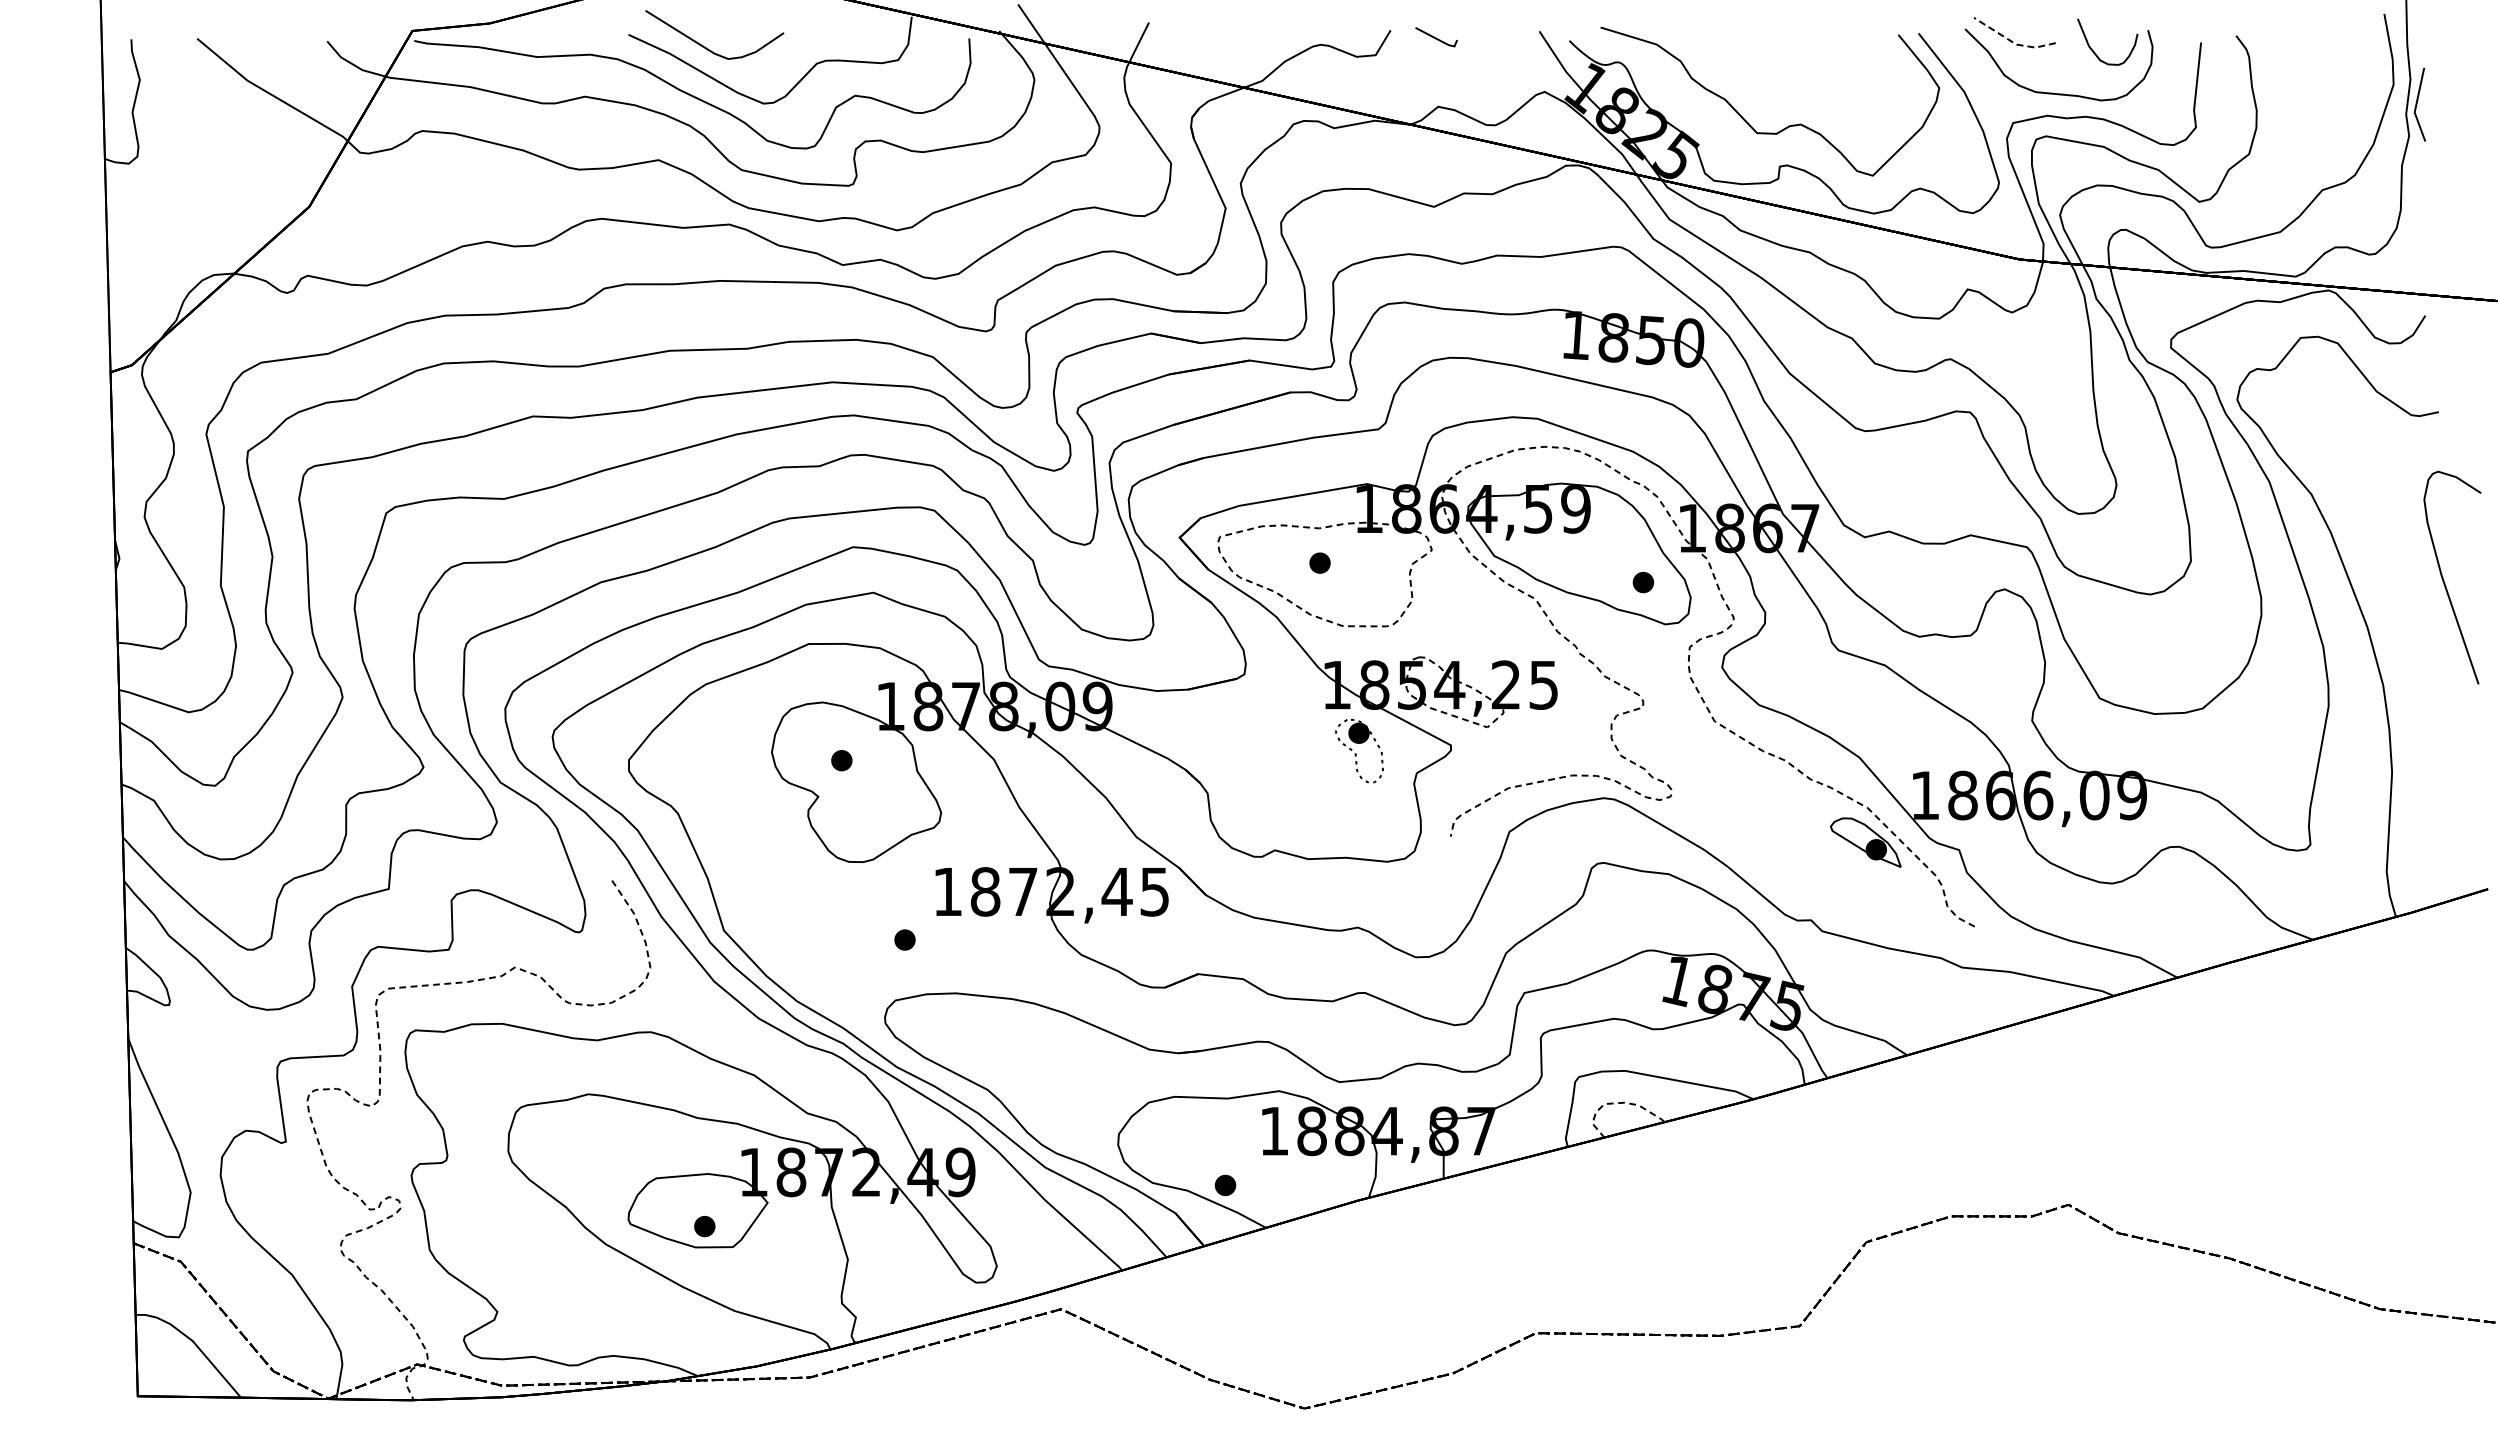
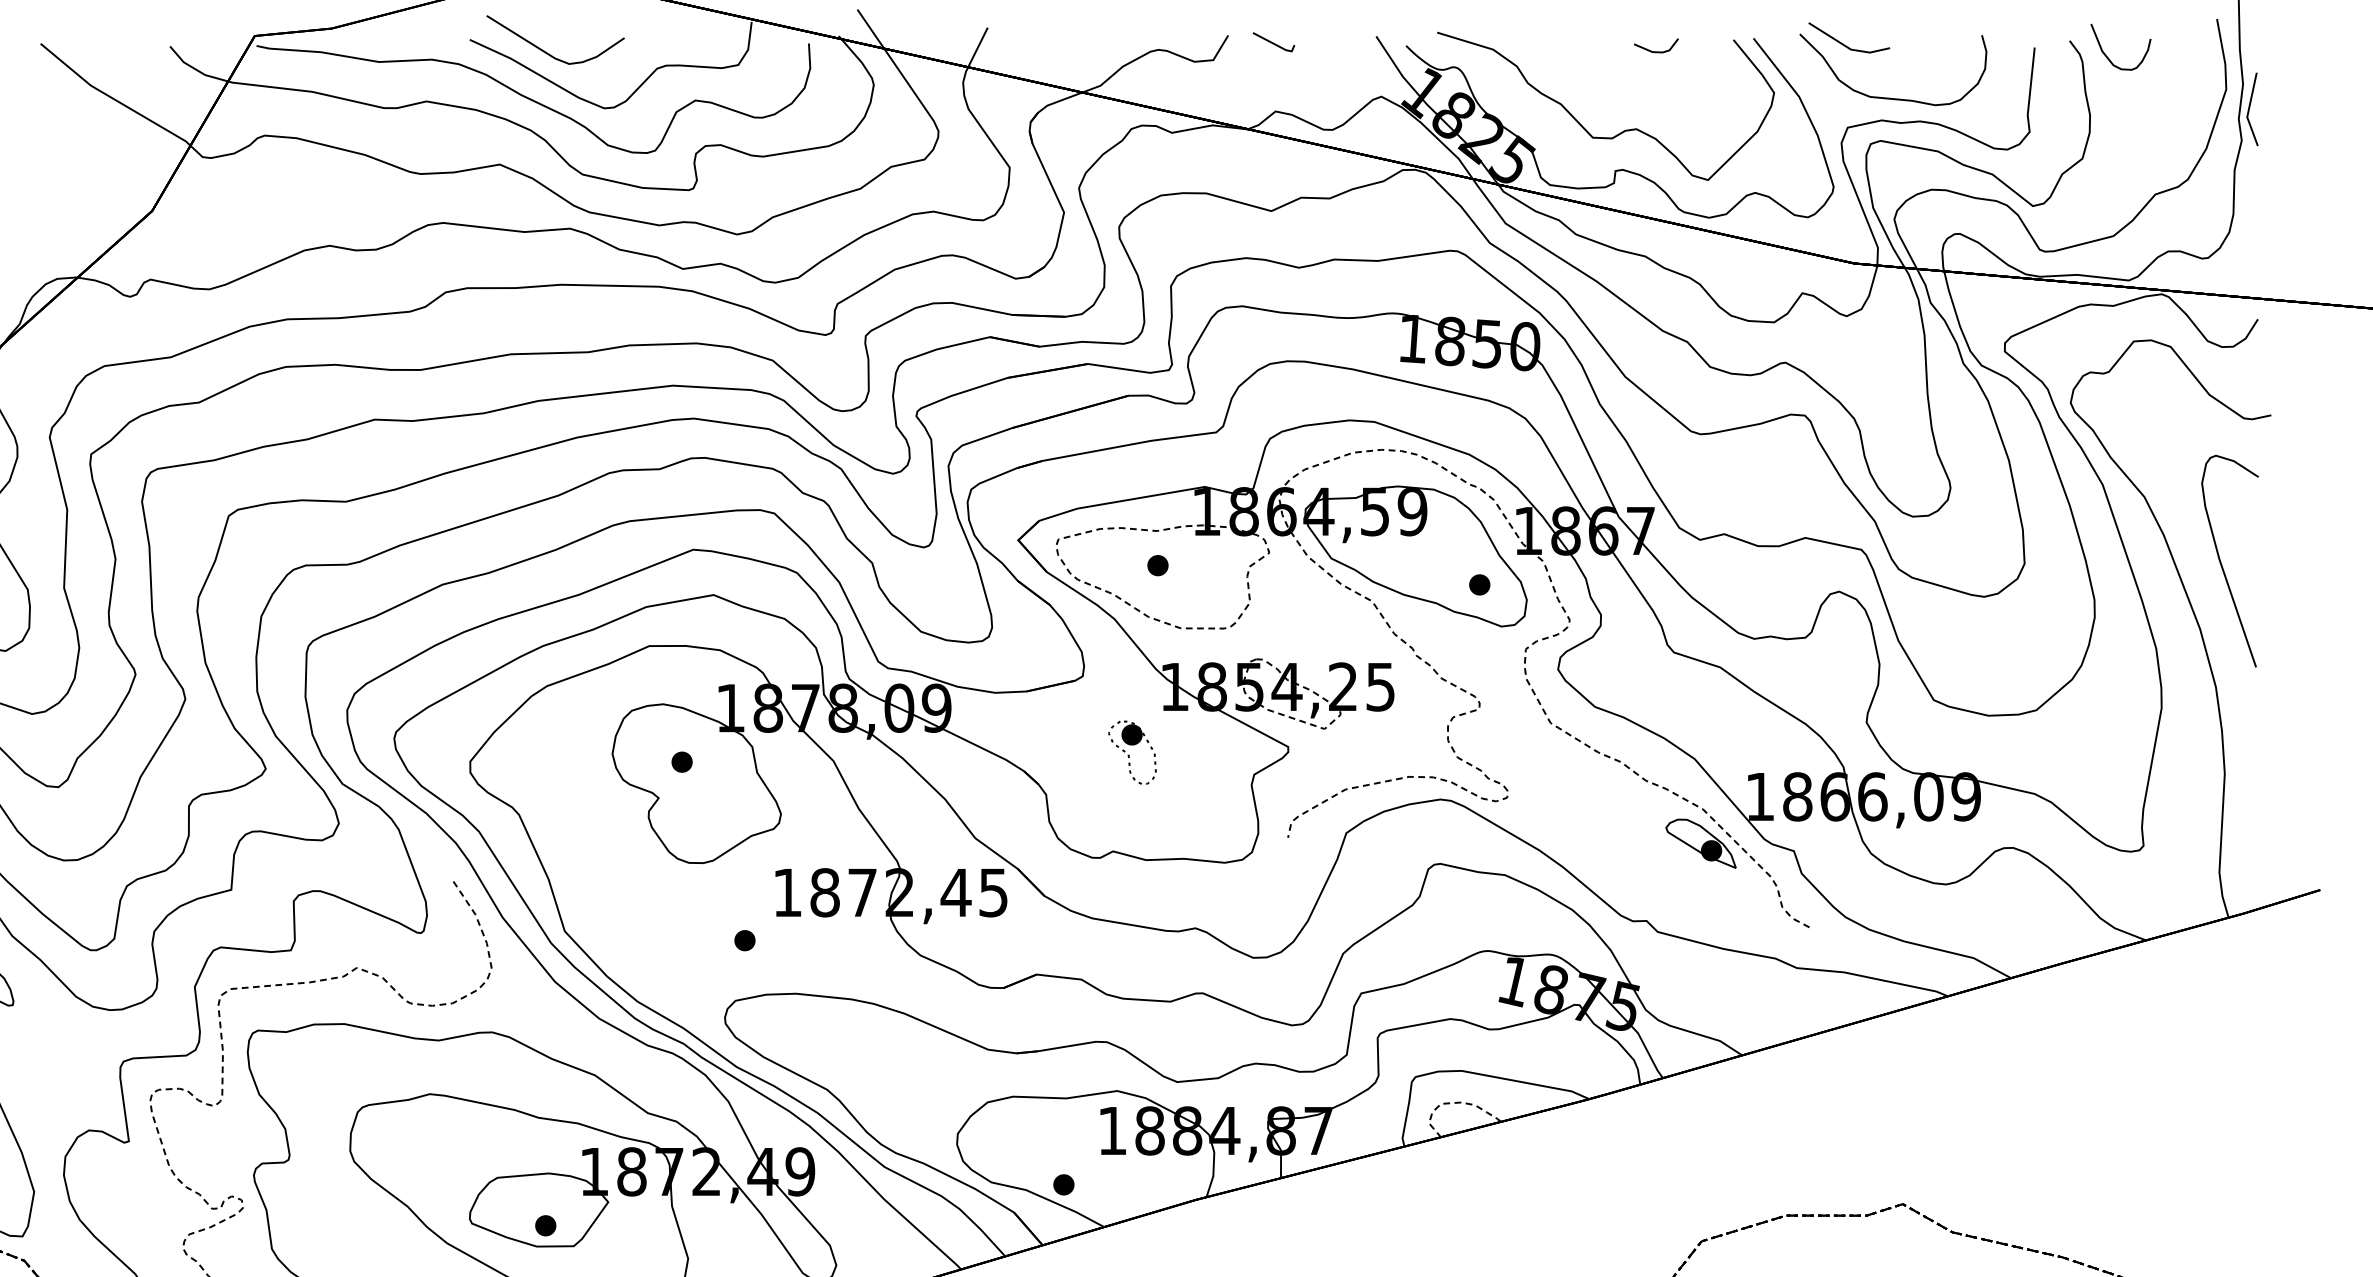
line: (2013, 42) -> (1848, 47), dashed -> solid
line: (1820, 46) -> (1655, 51), added
curve: (2095, 52) -> (2108, 57), moved
curve: (2444, 580) -> (2222, 563), moved
part: (1359, 751) -> (1132, 753), moved

